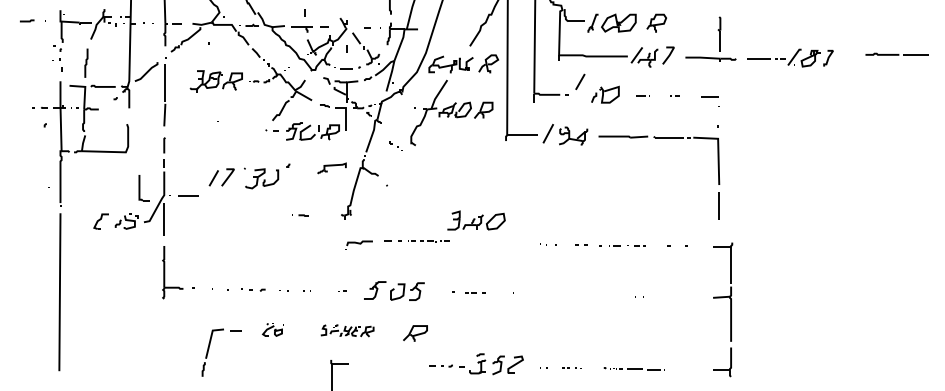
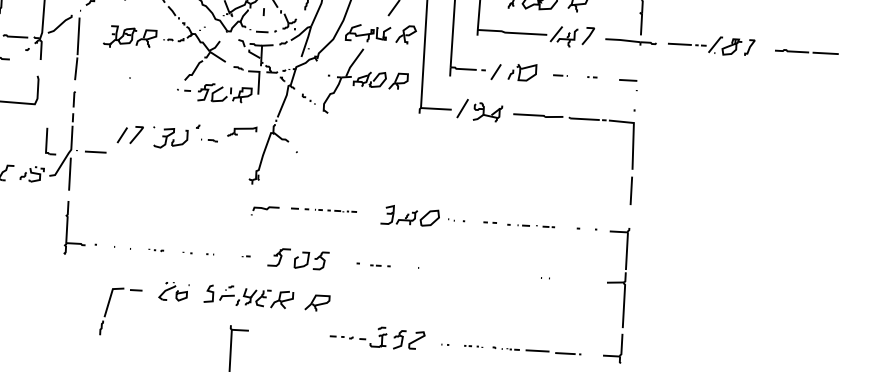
part: (896, 53) -> (806, 50), moved
line: (580, 81) -> (496, 71), moved
part: (395, 145) -> (308, 98), moved
part: (300, 215) -> (209, 140), moved
part: (476, 220) -> (410, 215), moved
part: (253, 290) -> (156, 250), size x0.62
part: (730, 309) -> (623, 295), moved
part: (272, 329) -> (173, 291), size x1.43
part: (347, 330) -> (249, 296), size x1.67
part: (634, 368) -> (536, 350), size x1.43

